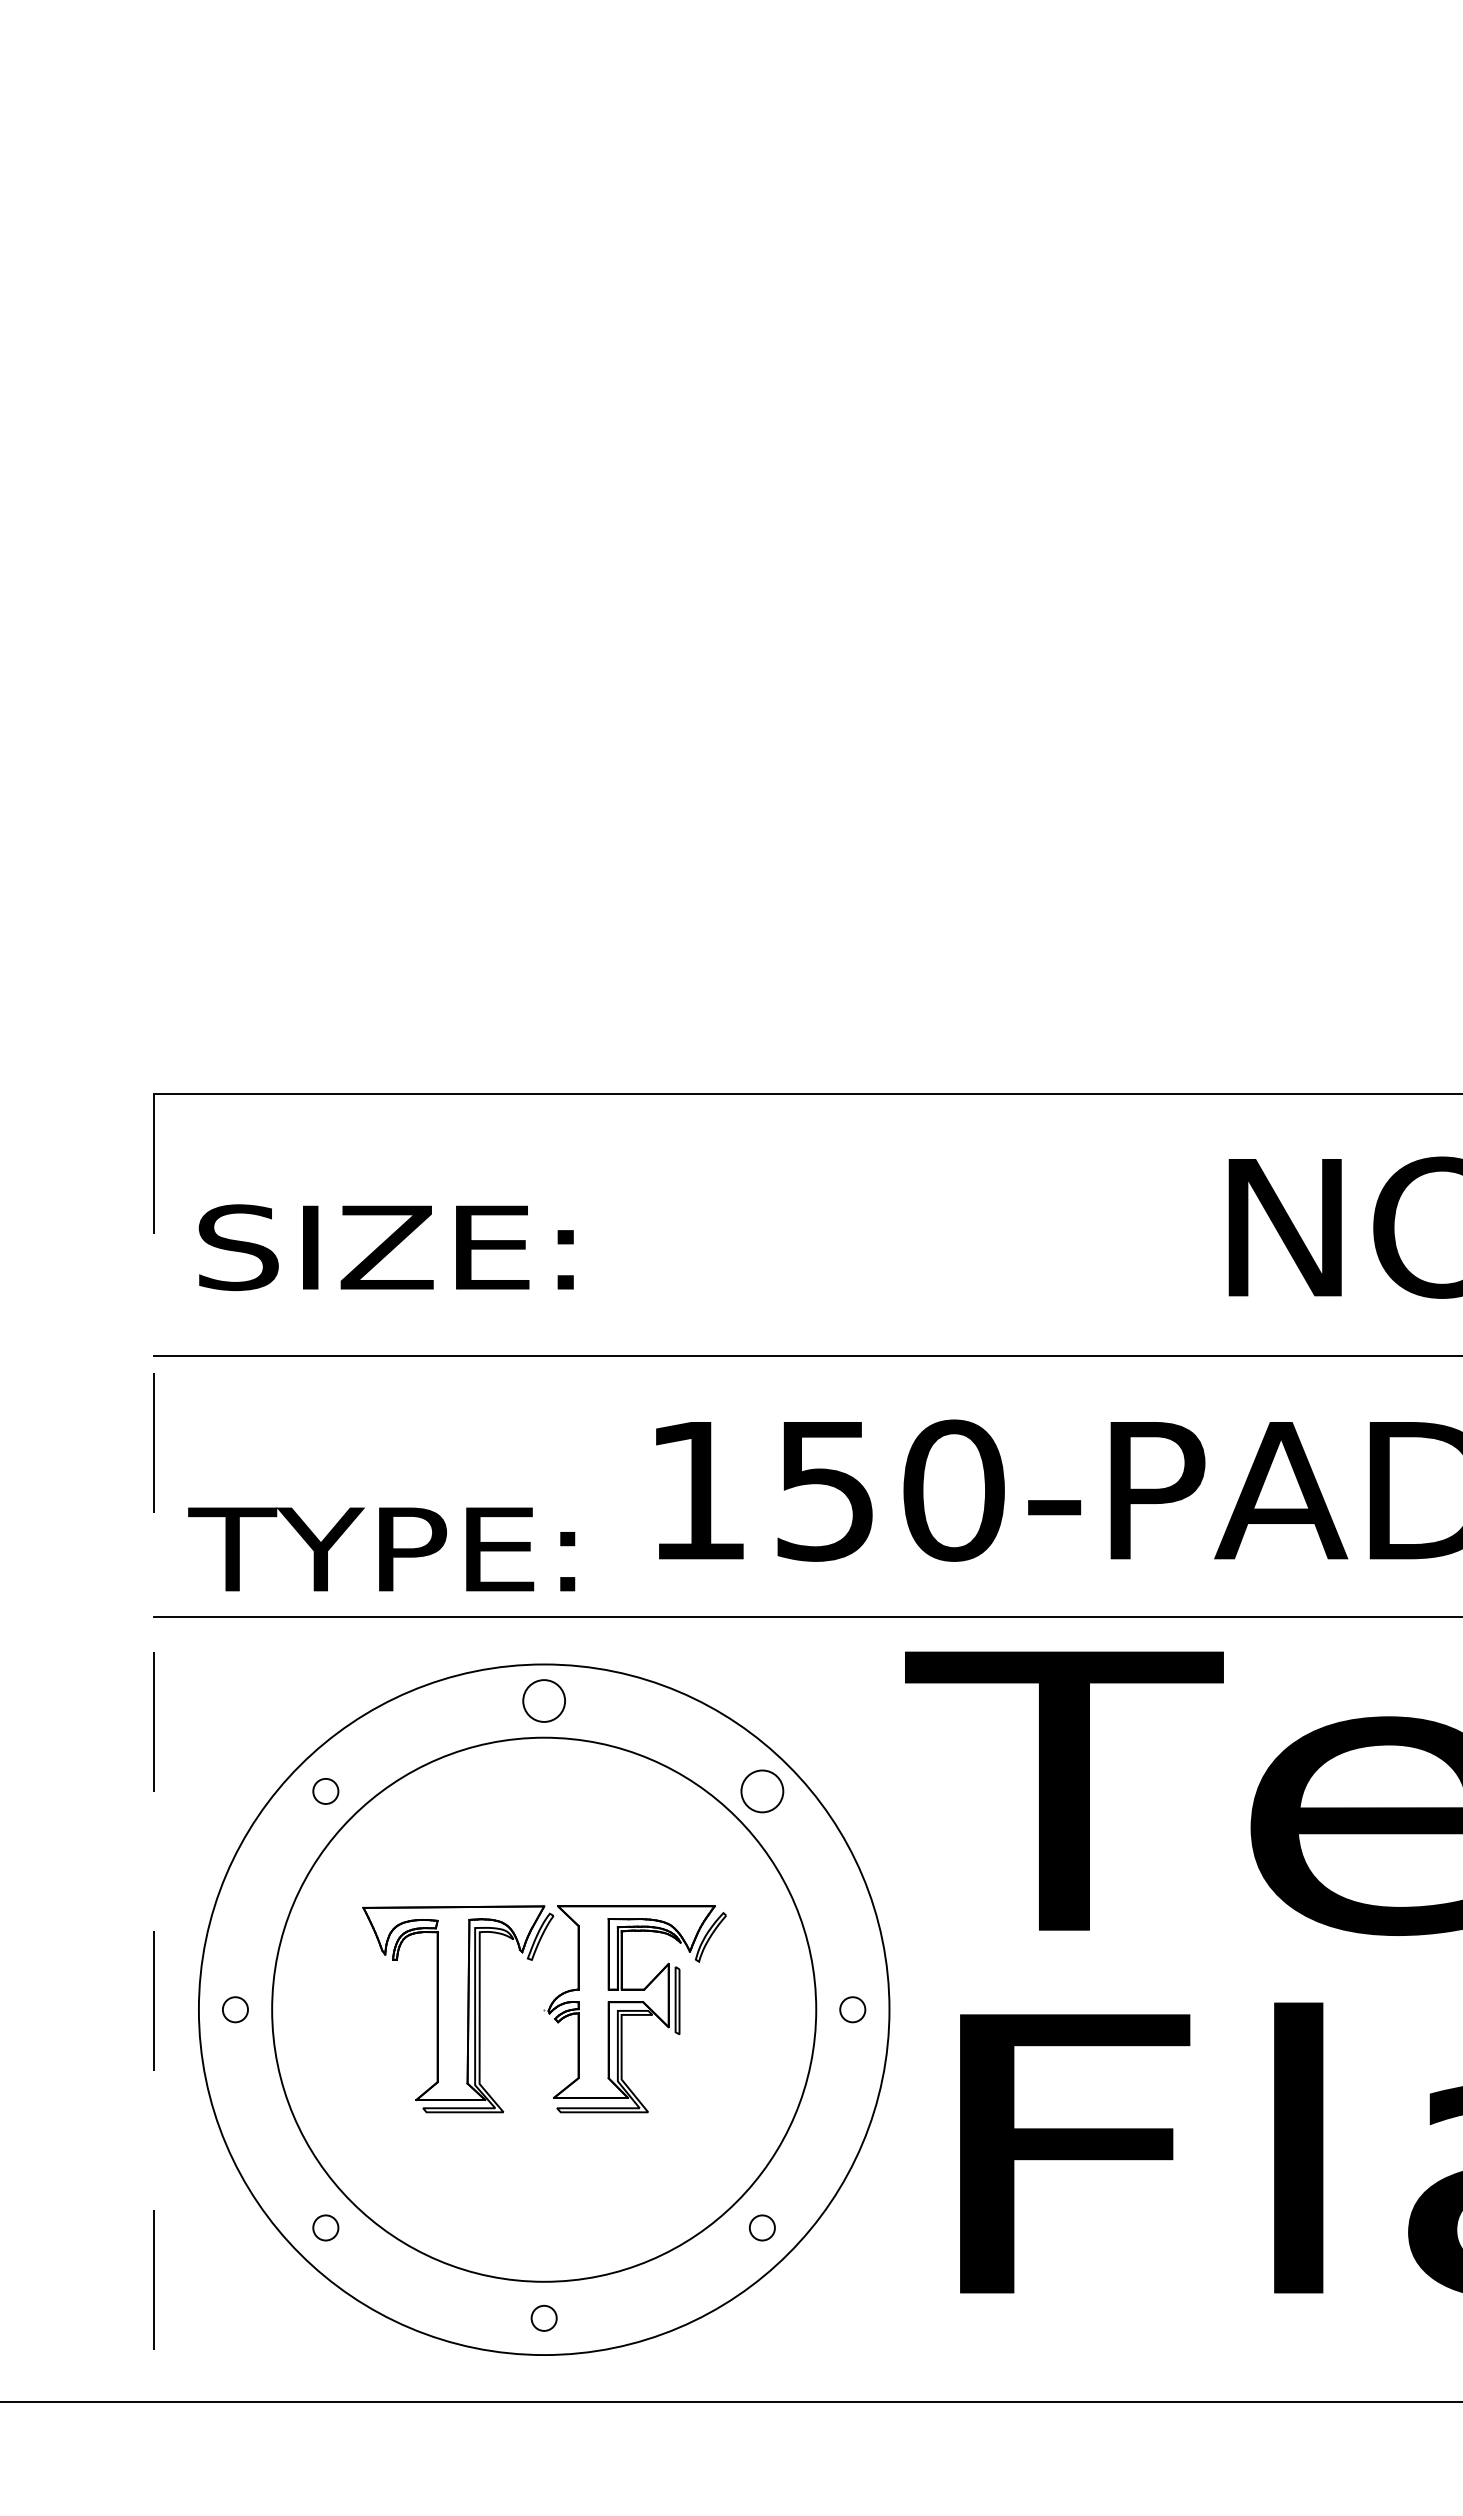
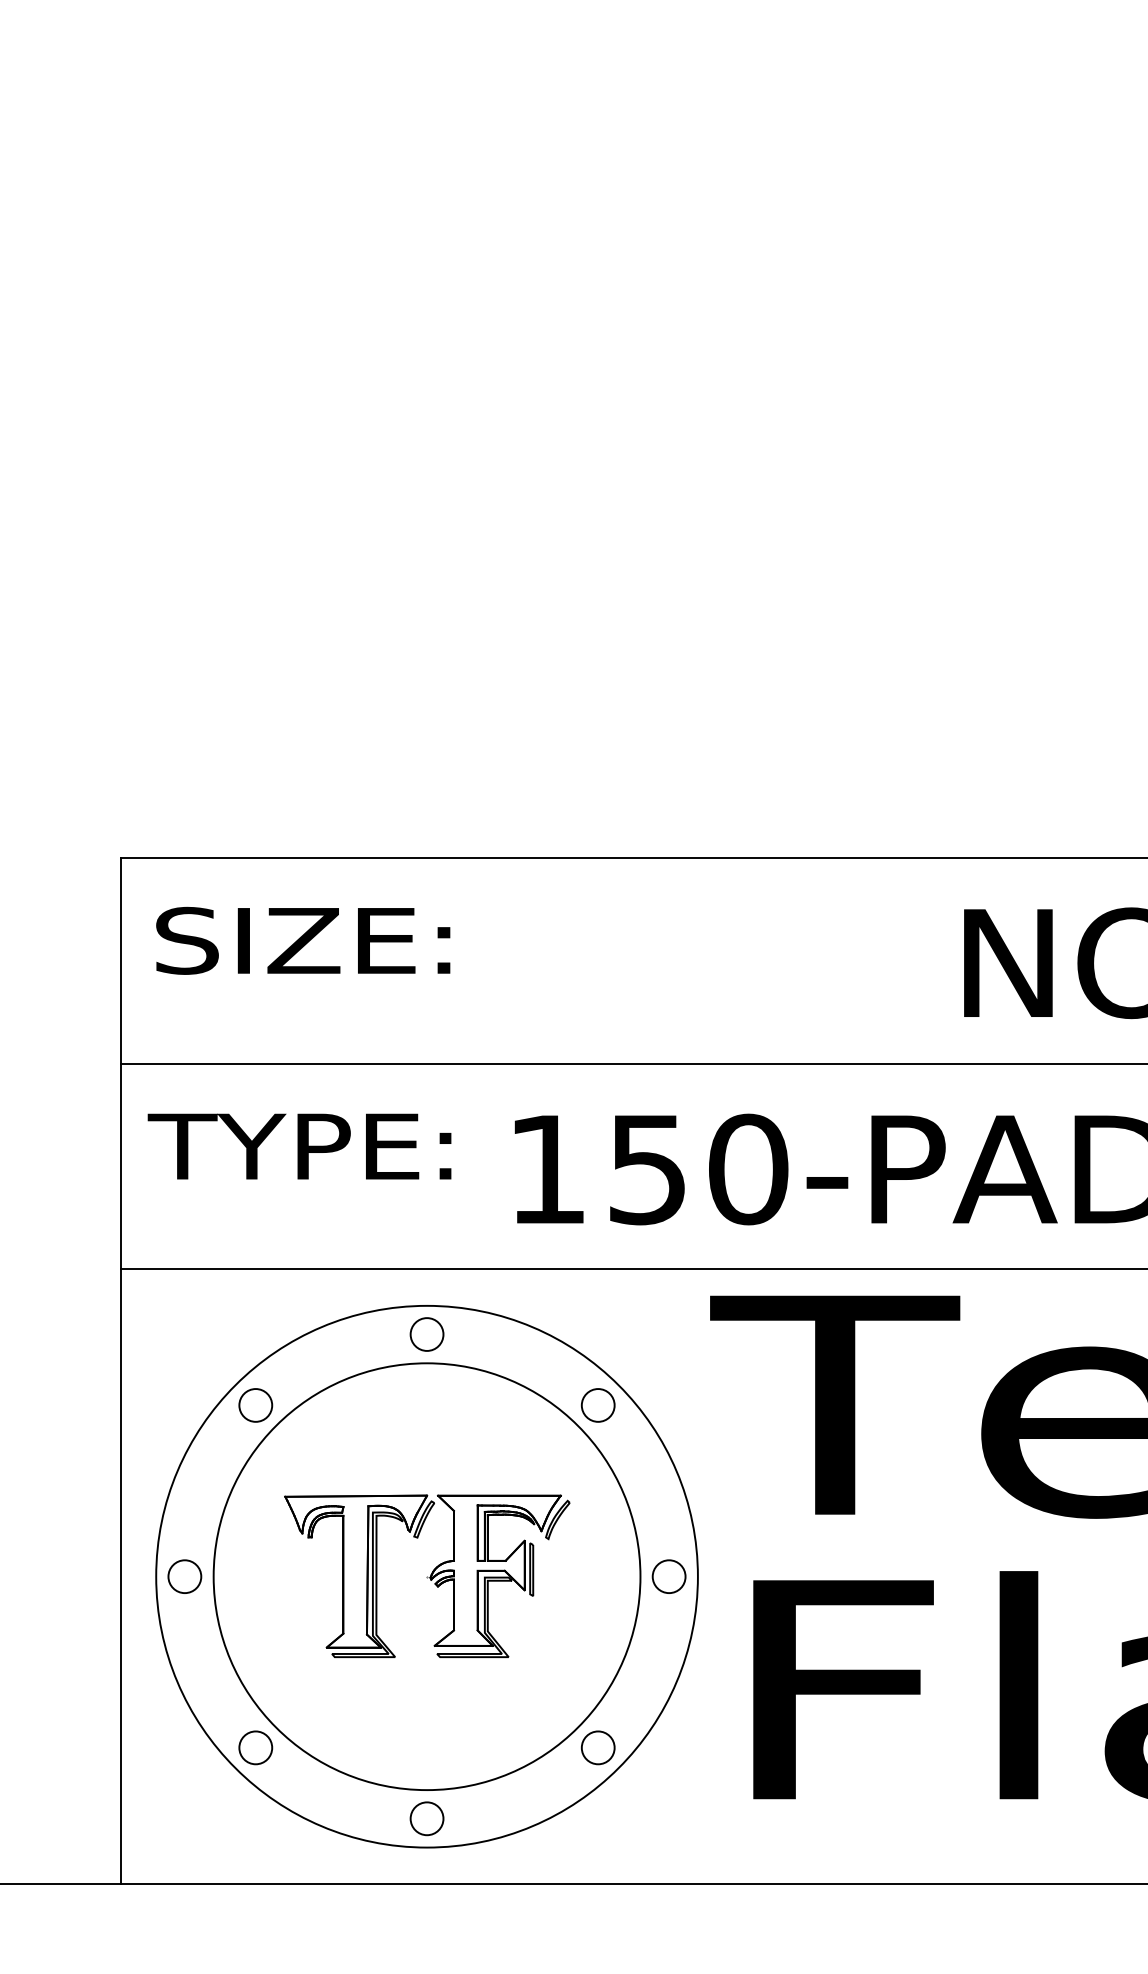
text: (386, 1247) -> (303, 940), moved
text: (381, 1549) -> (299, 1146), moved
line: (153, 1748) -> (120, 1371), dashed -> solid
circle: (325, 1791) -> (255, 1405), size x1.67
circle: (234, 2009) -> (184, 1576), size x1.67
circle: (851, 2009) -> (668, 1576), size x1.67
circle: (325, 2227) -> (255, 1747), size x1.67
circle: (761, 2227) -> (597, 1747), size x1.67
circle: (543, 2317) -> (426, 1818), size x1.67

